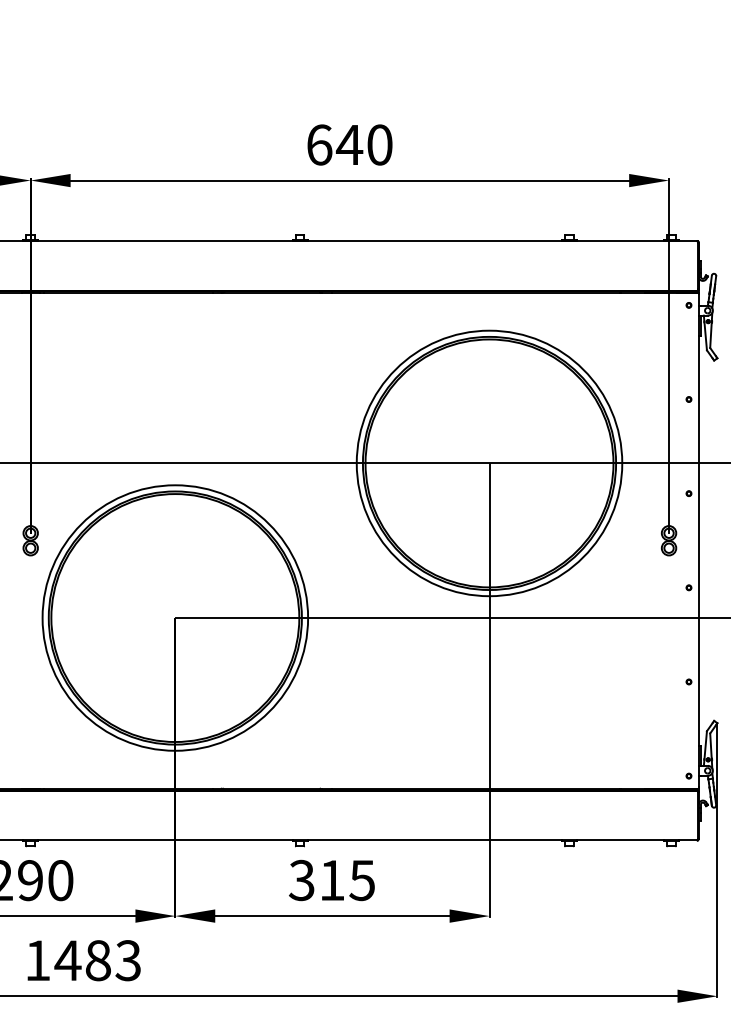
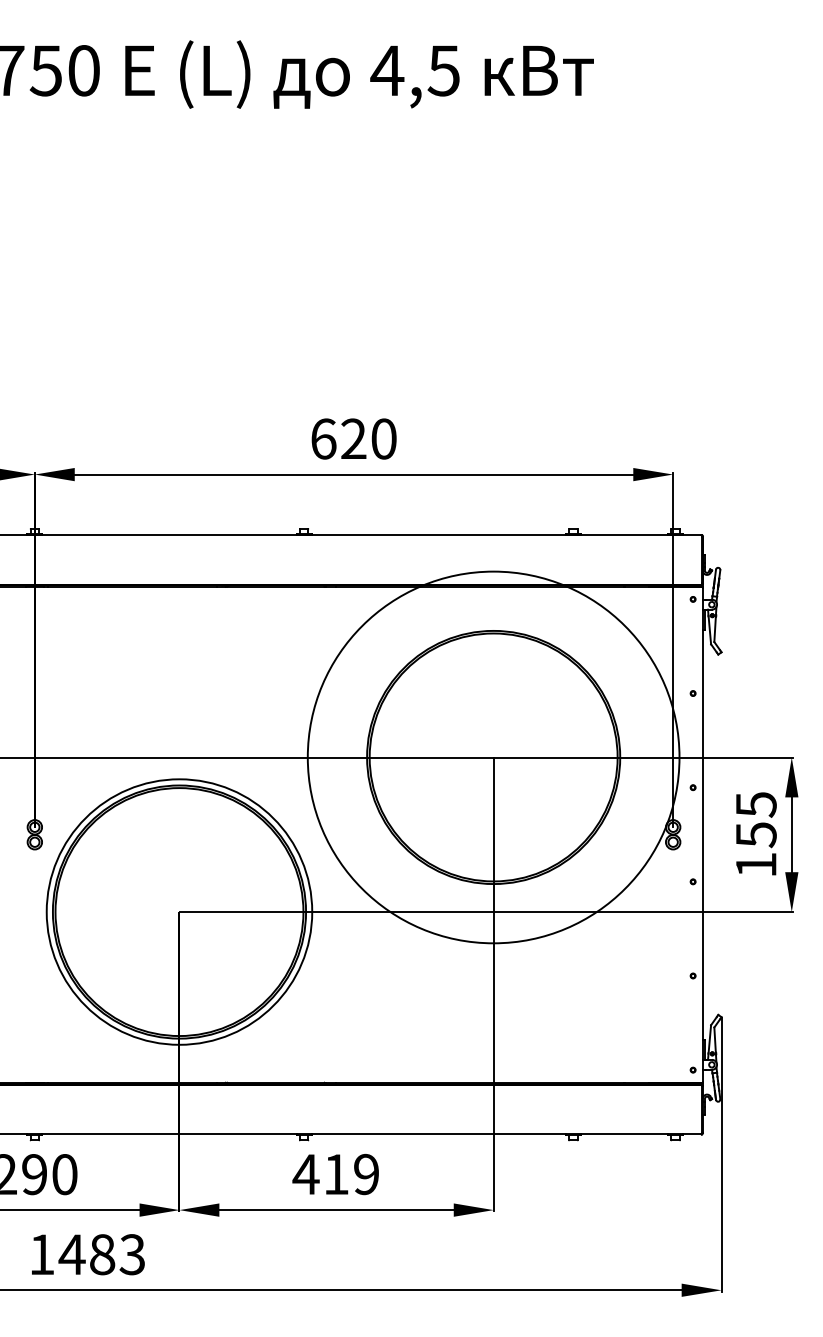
text: (349, 144) -> (353, 438), 640 -> 620
circle: (489, 463) -> (493, 757), size x1.4
text: (331, 880) -> (335, 1174), 315 -> 419

